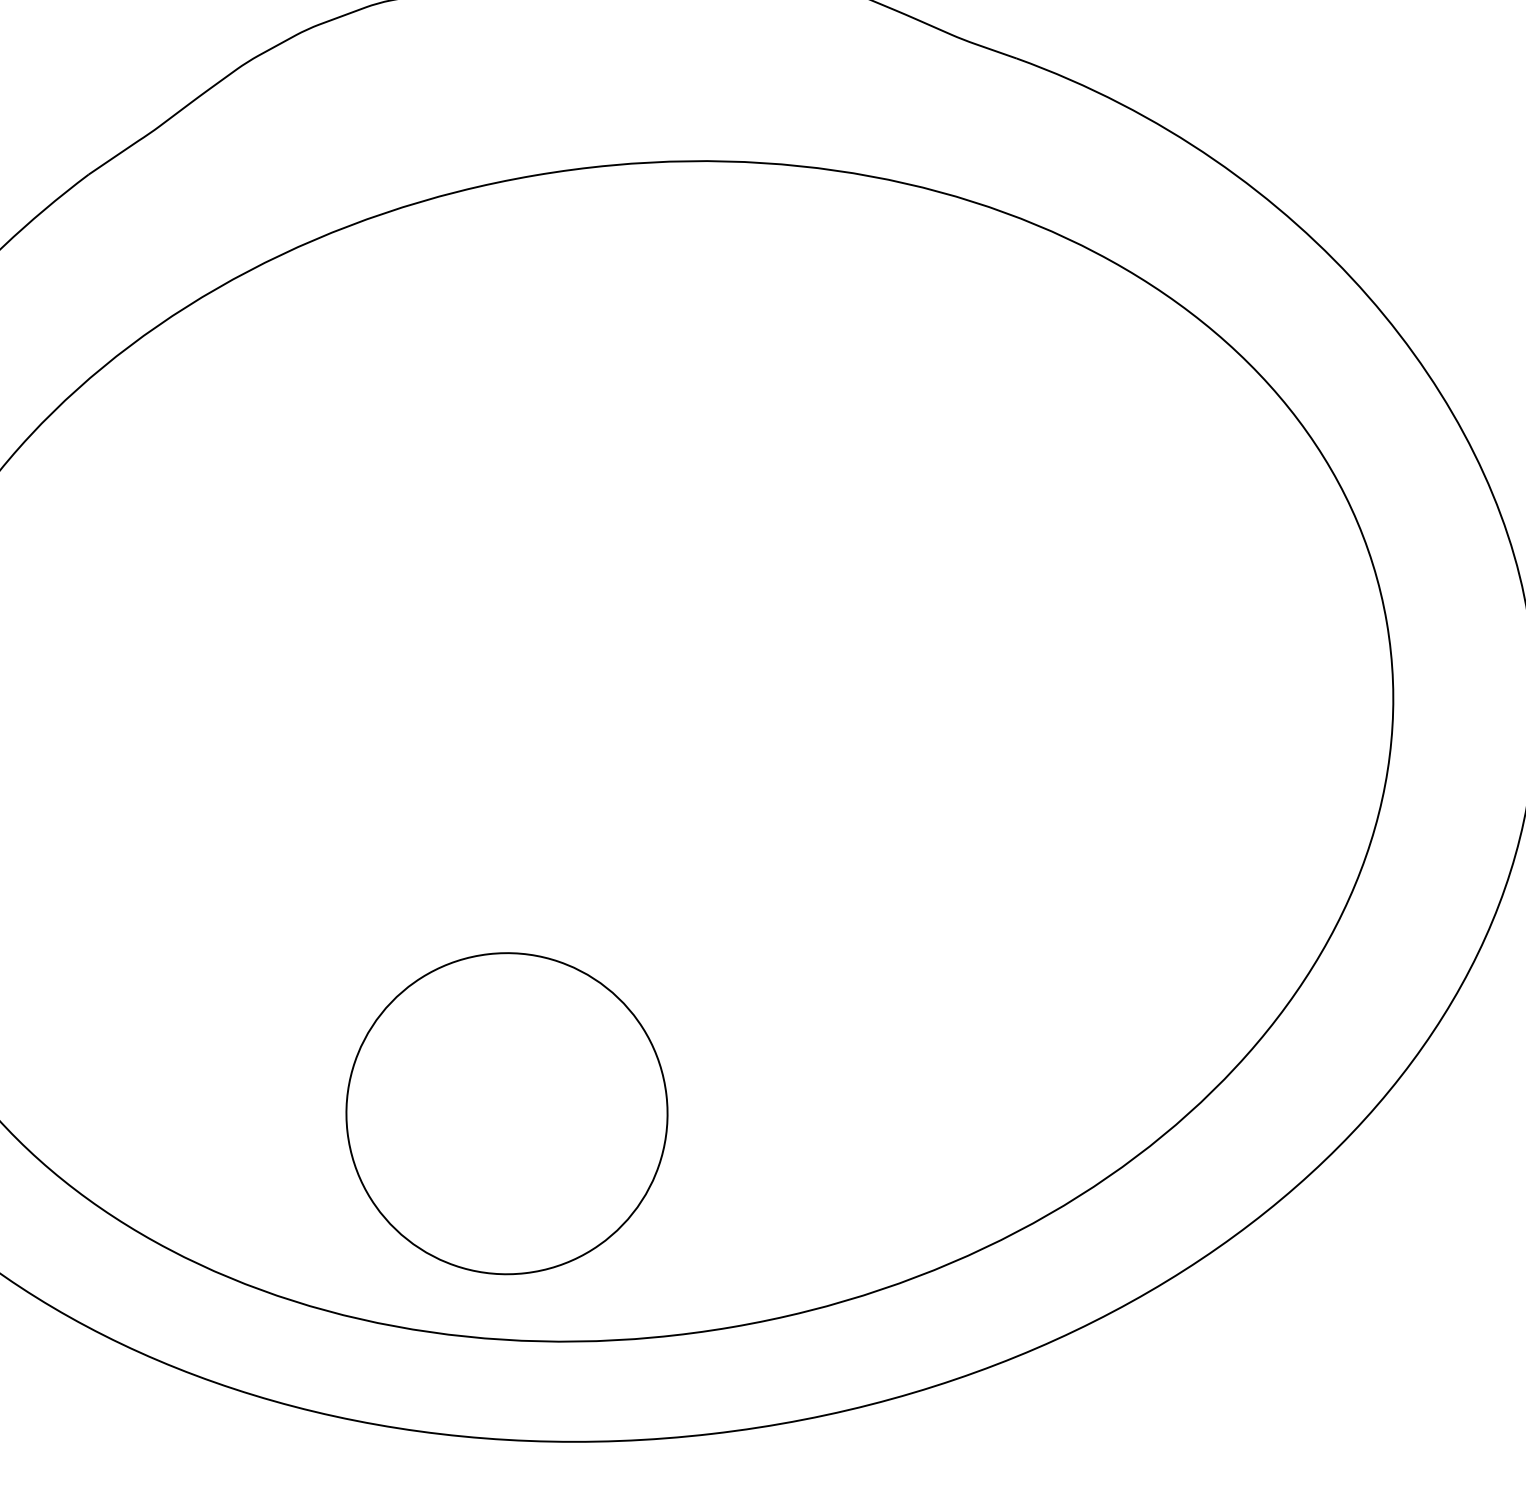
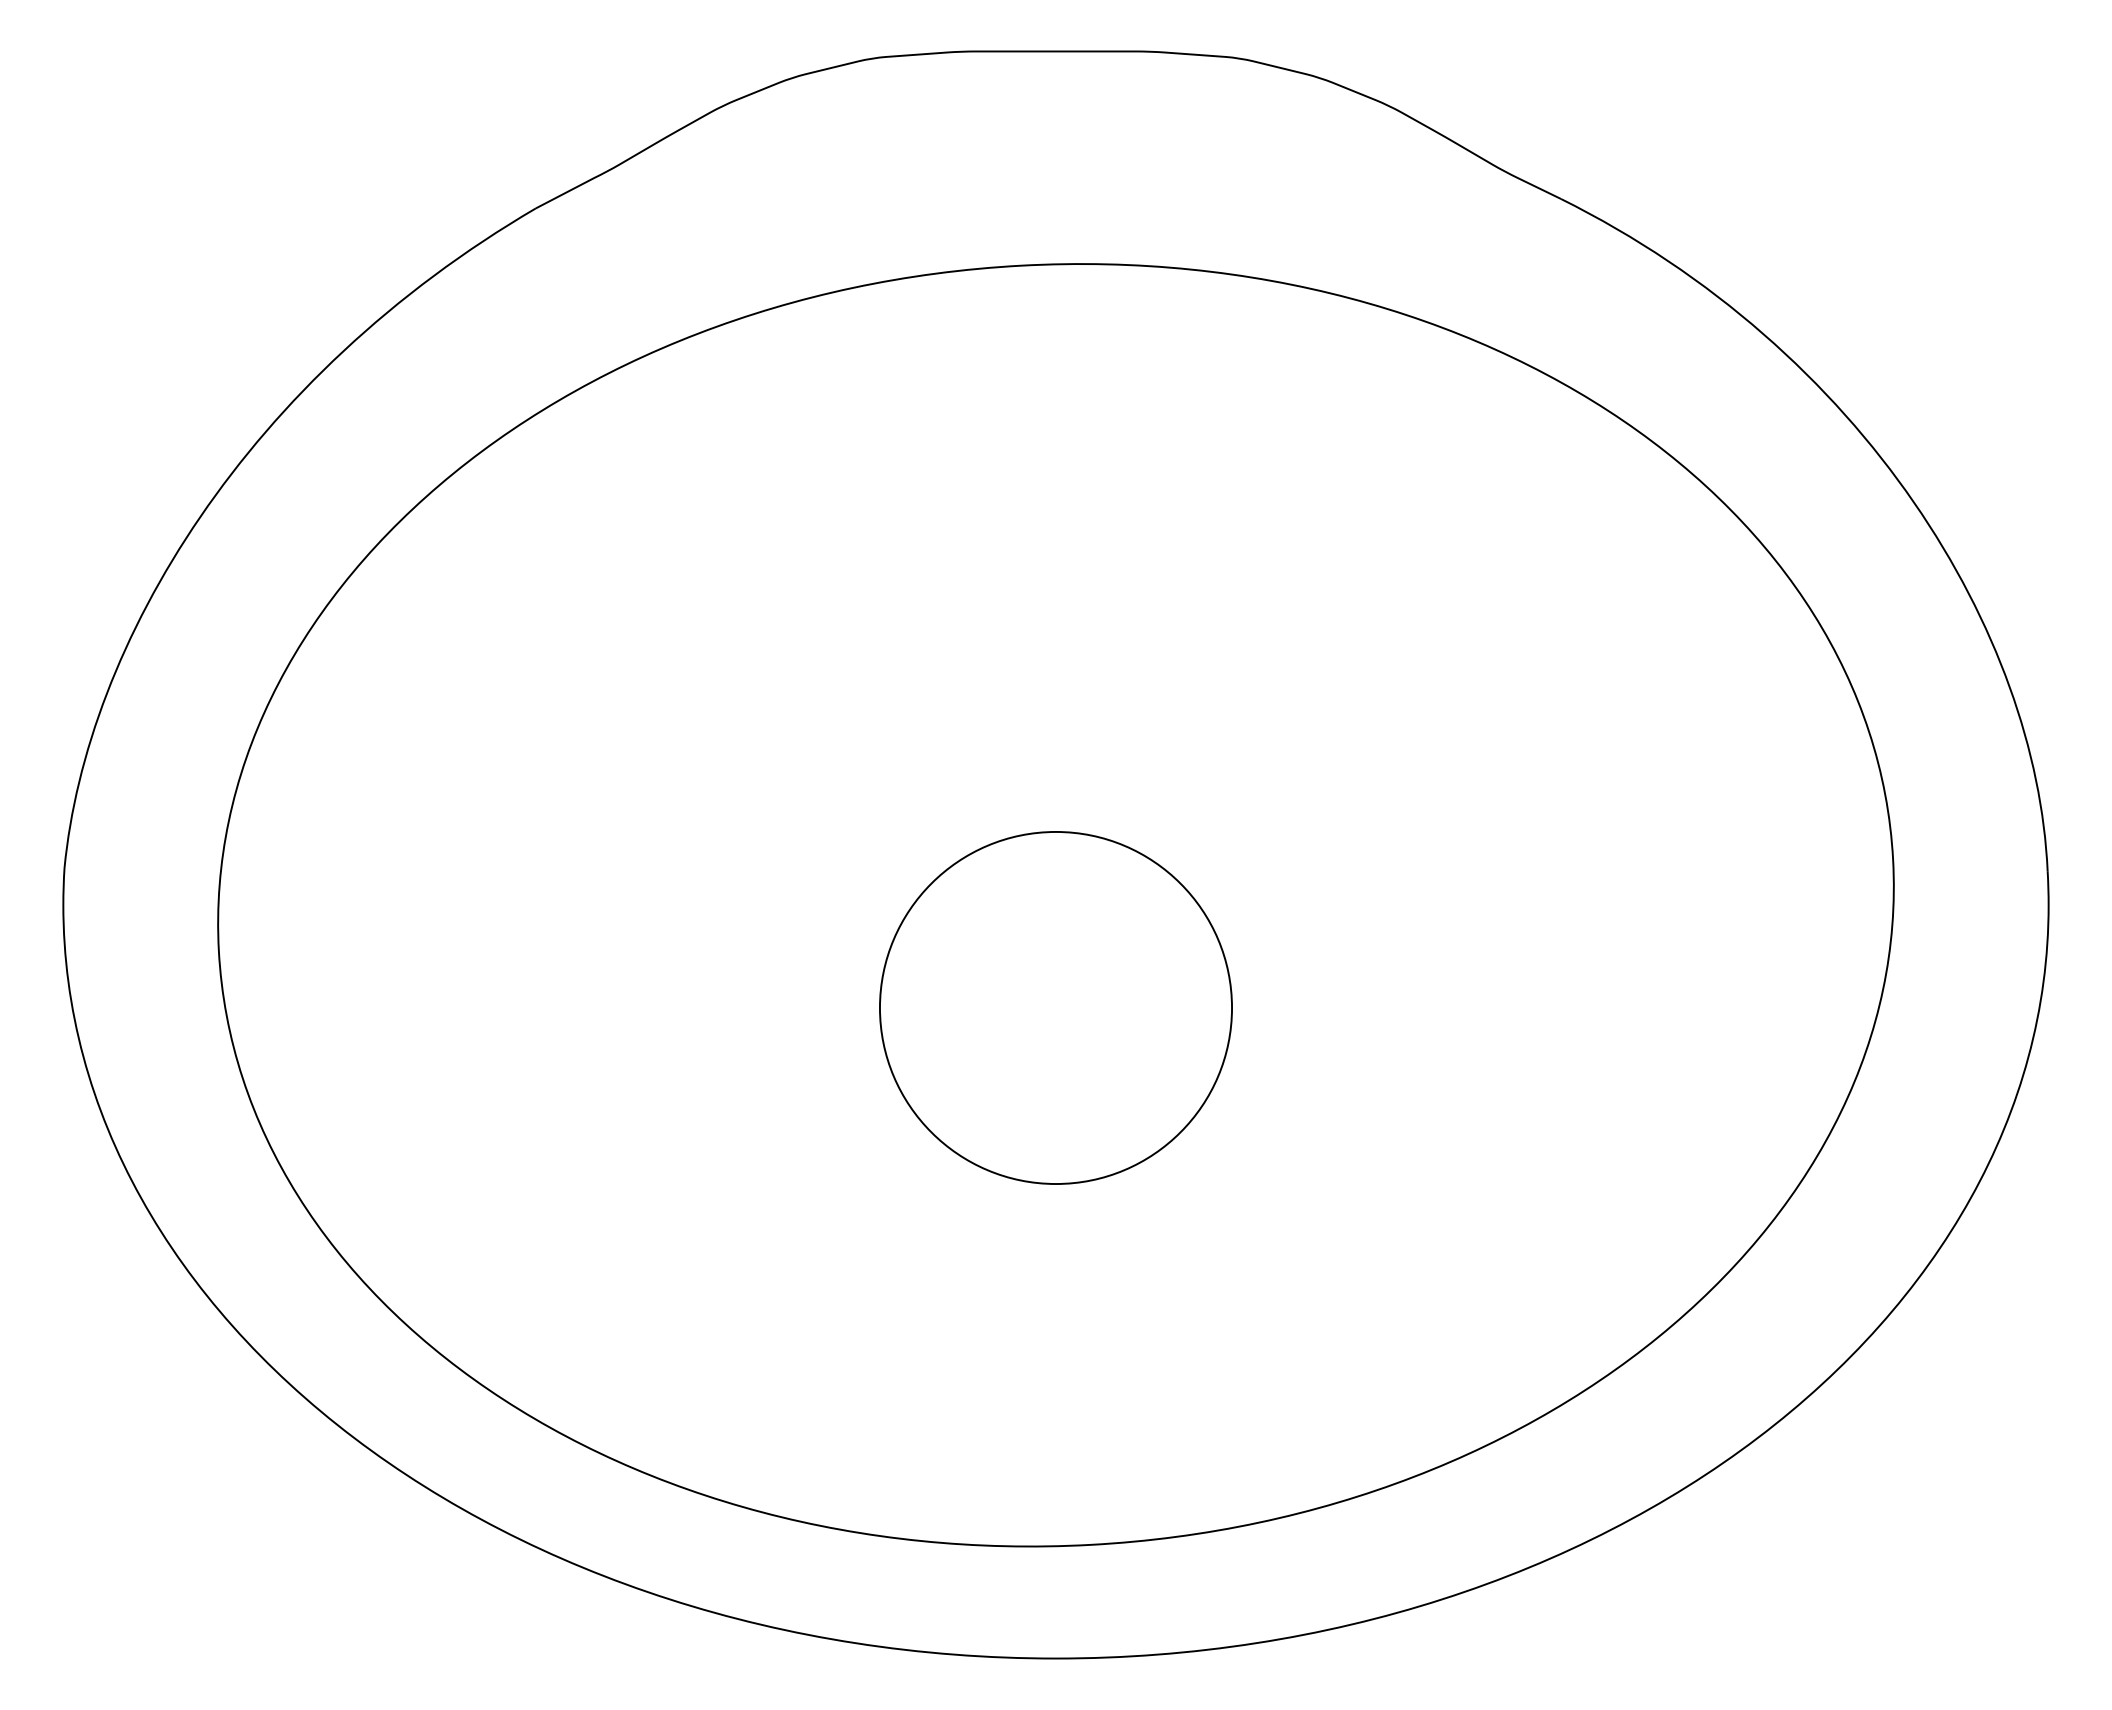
circle: (506, 1113) -> (1055, 1007), moved

